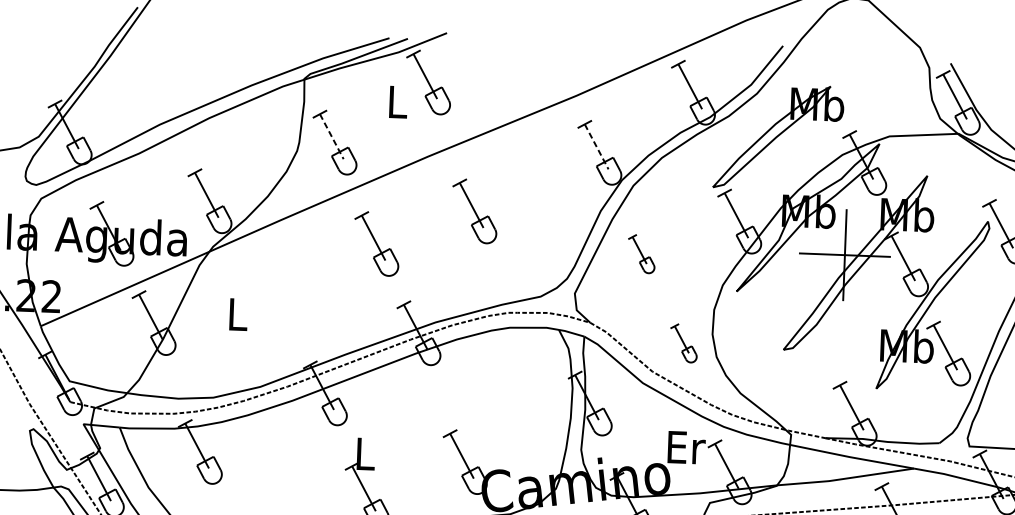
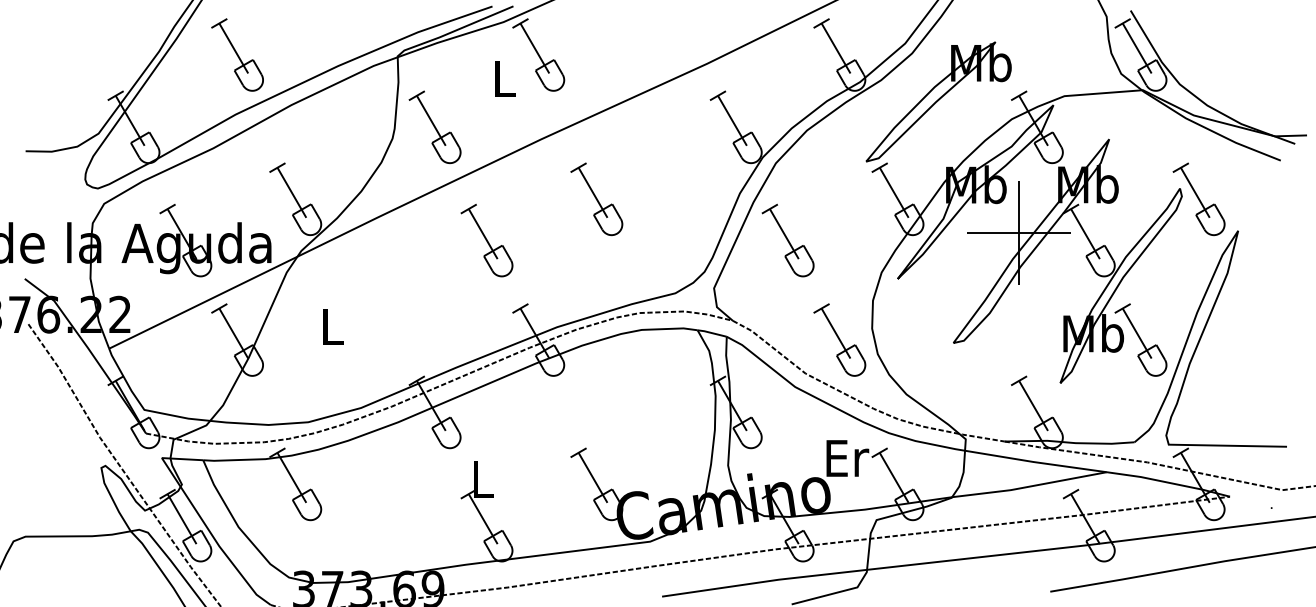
part: (163, 71) -> (237, 54), added
line: (331, 136) -> (431, 120), dashed -> solid
line: (596, 146) -> (732, 120), dashed -> solid
part: (641, 253) -> (787, 240), size x1.67
part: (683, 342) -> (839, 339), size x1.67

